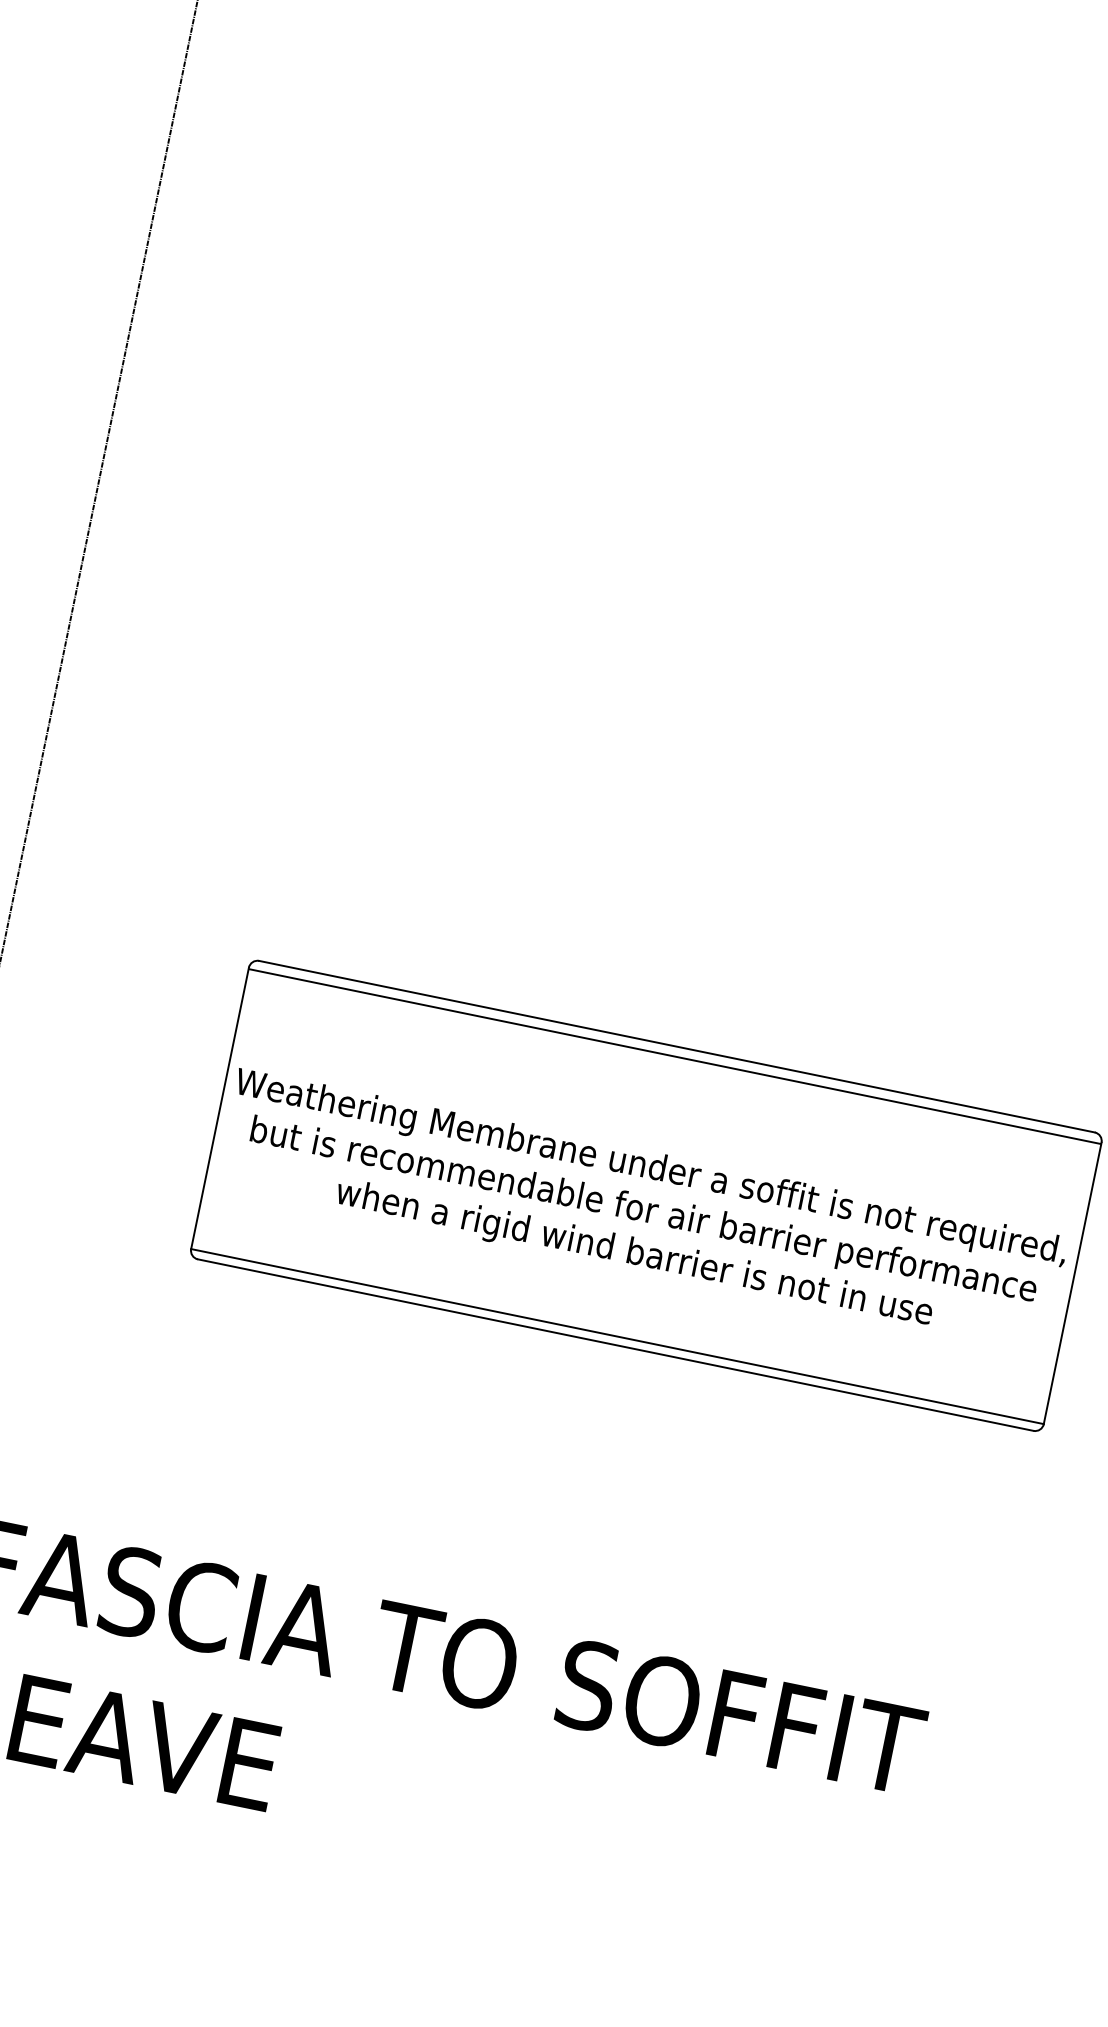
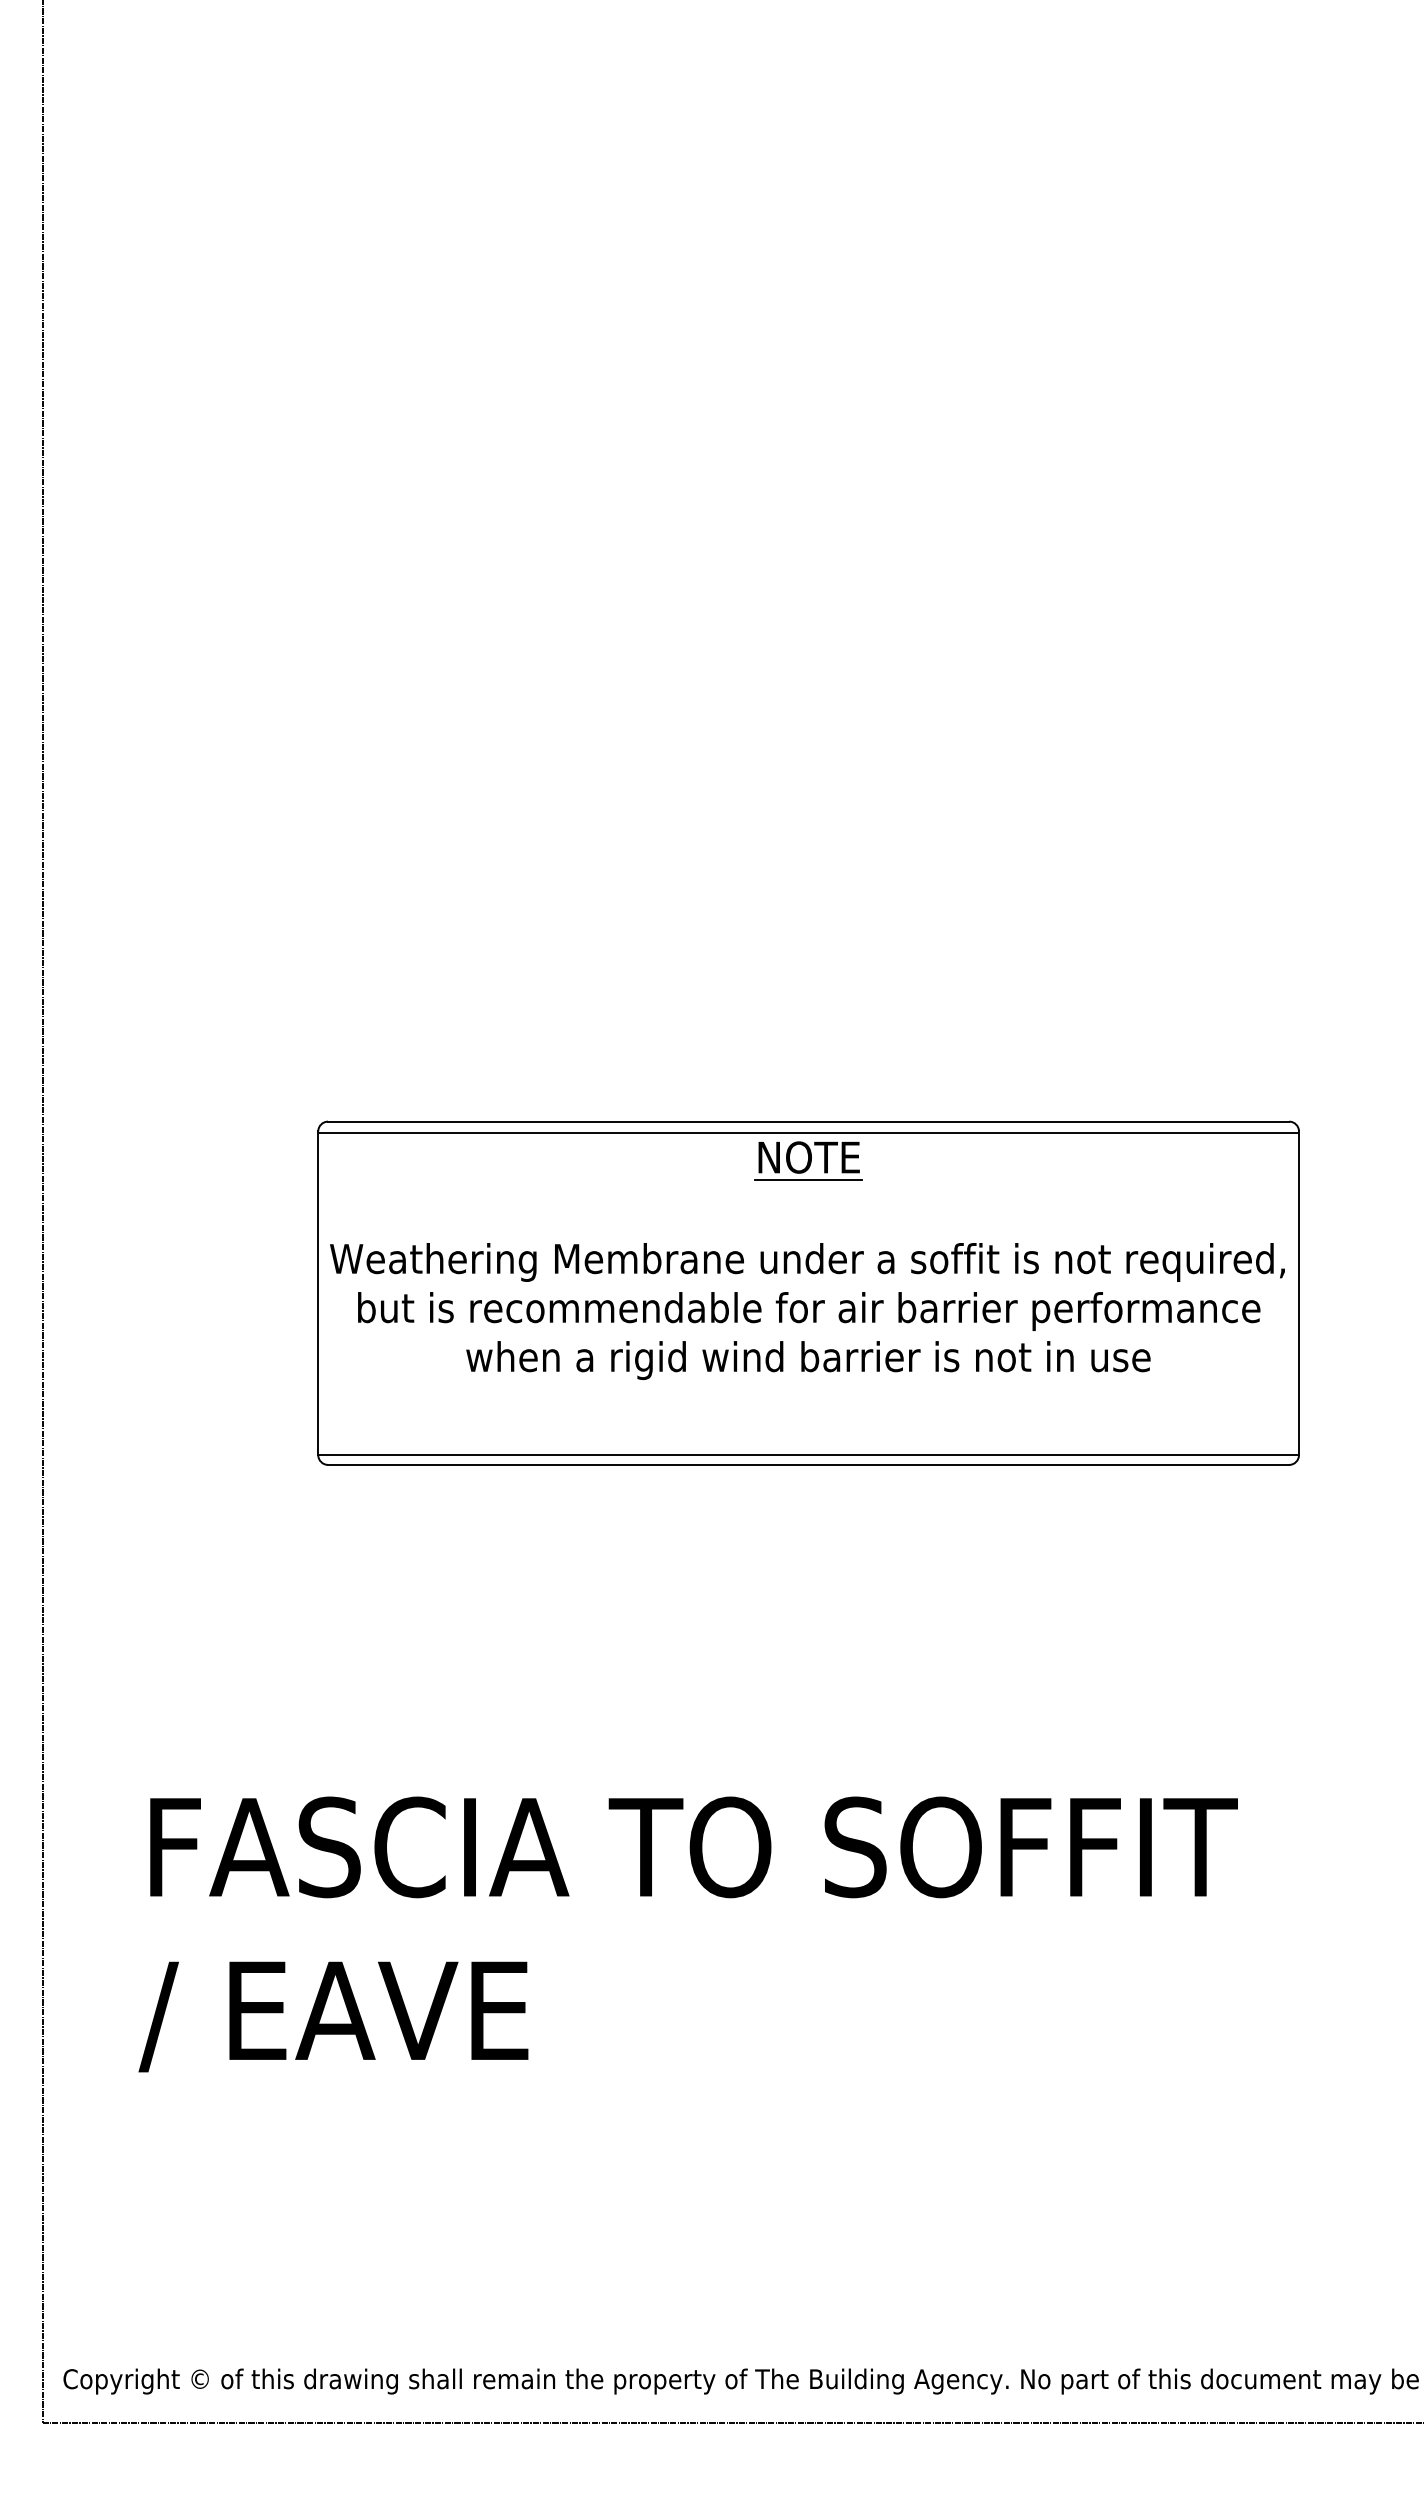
part: (669, 1080) -> (808, 1160), added

